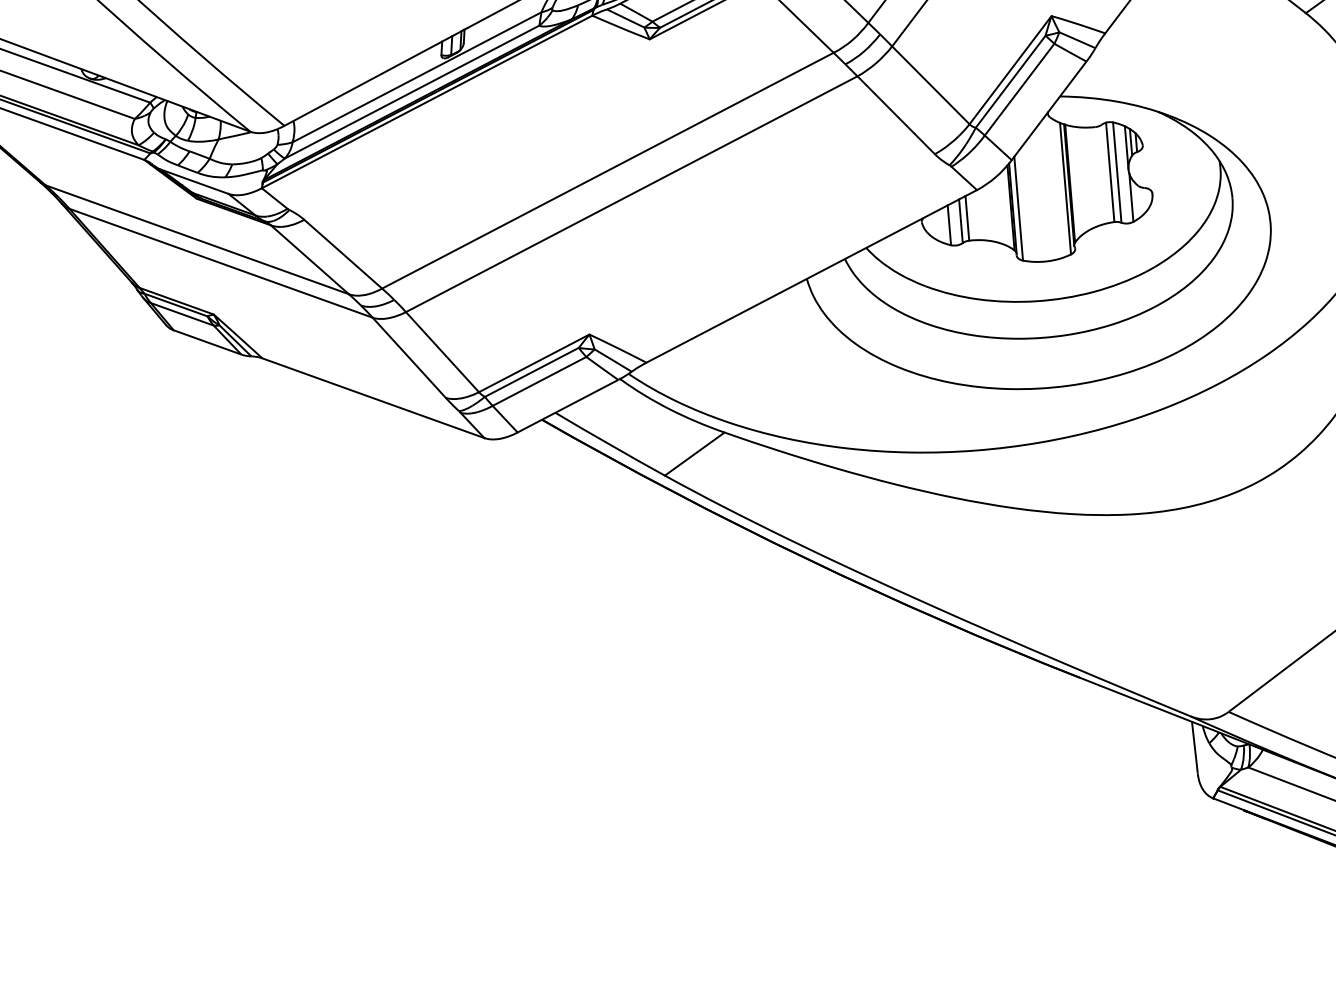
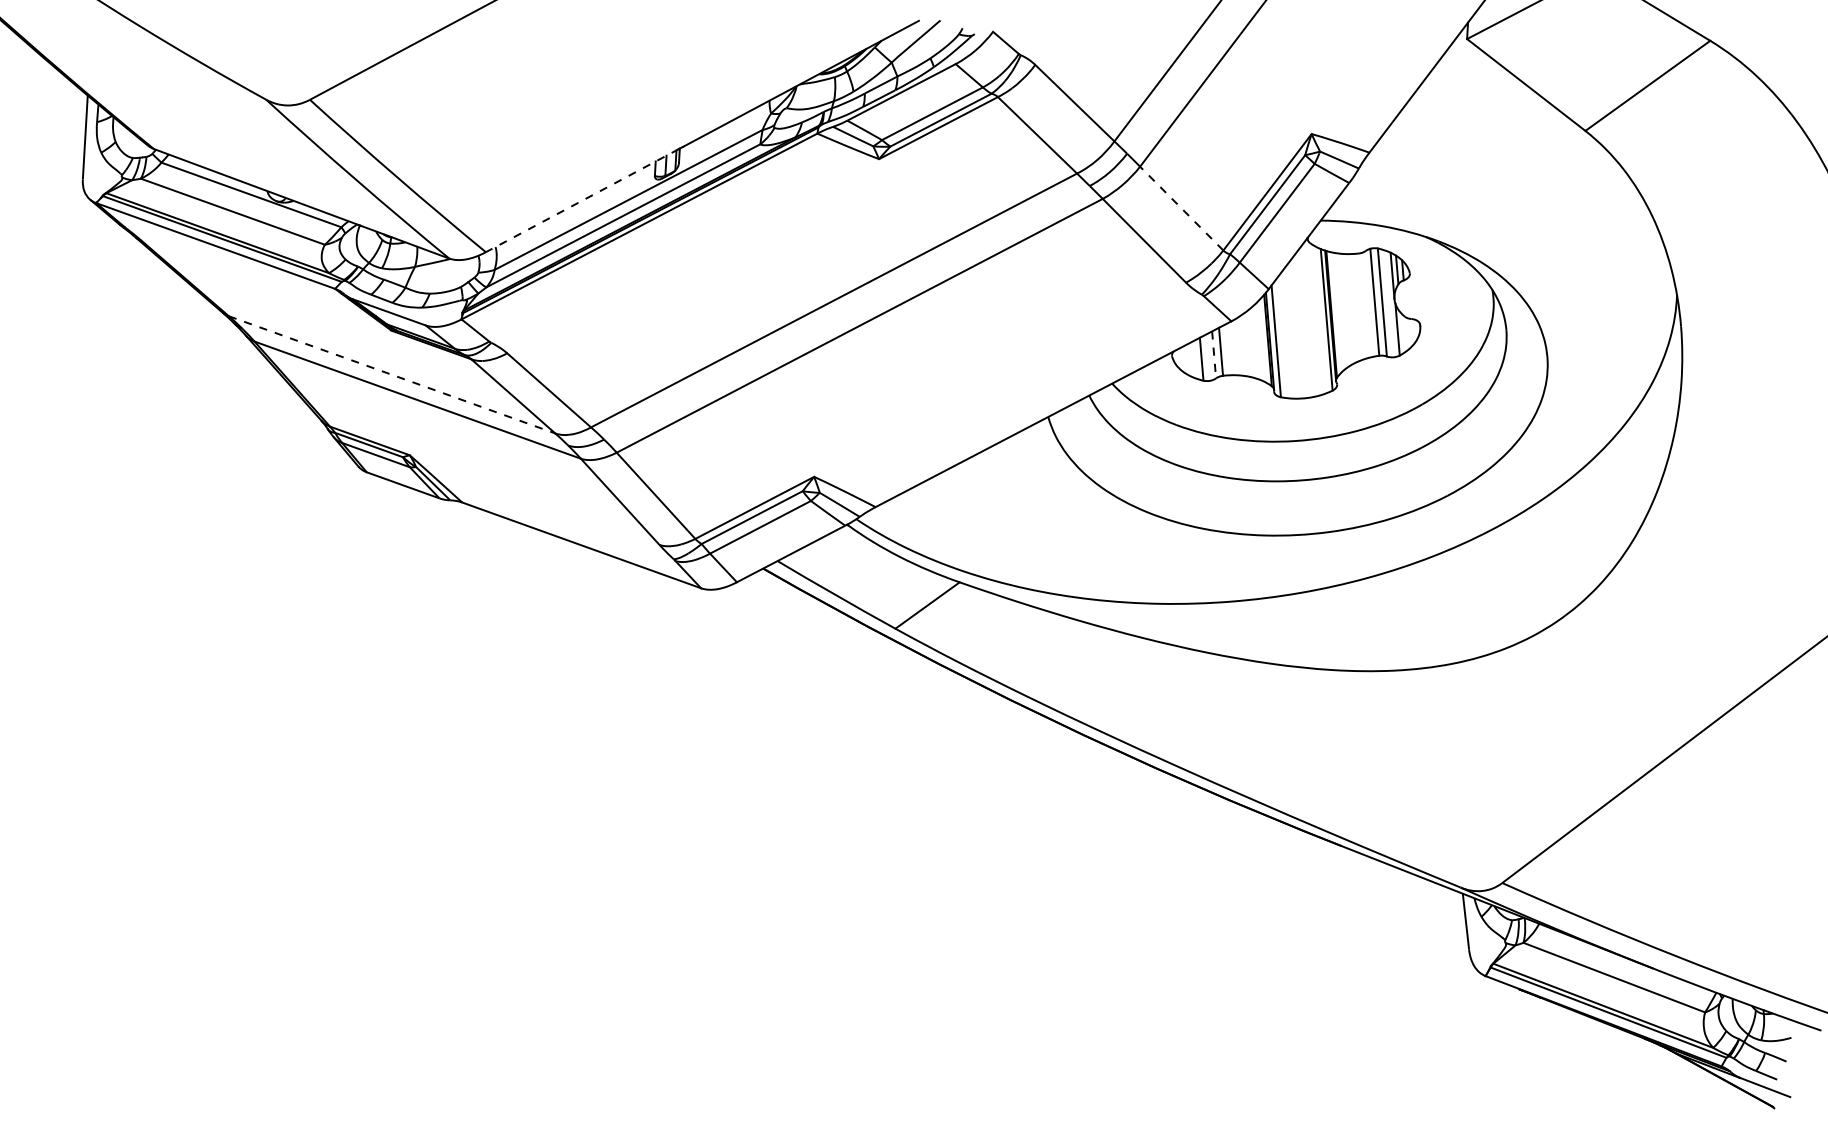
line: (373, 77) -> (581, 200), solid -> dashed
line: (930, 85) -> (1181, 208), solid -> dashed
line: (961, 220) -> (1214, 354), solid -> dashed
line: (197, 239) -> (392, 374), solid -> dashed

